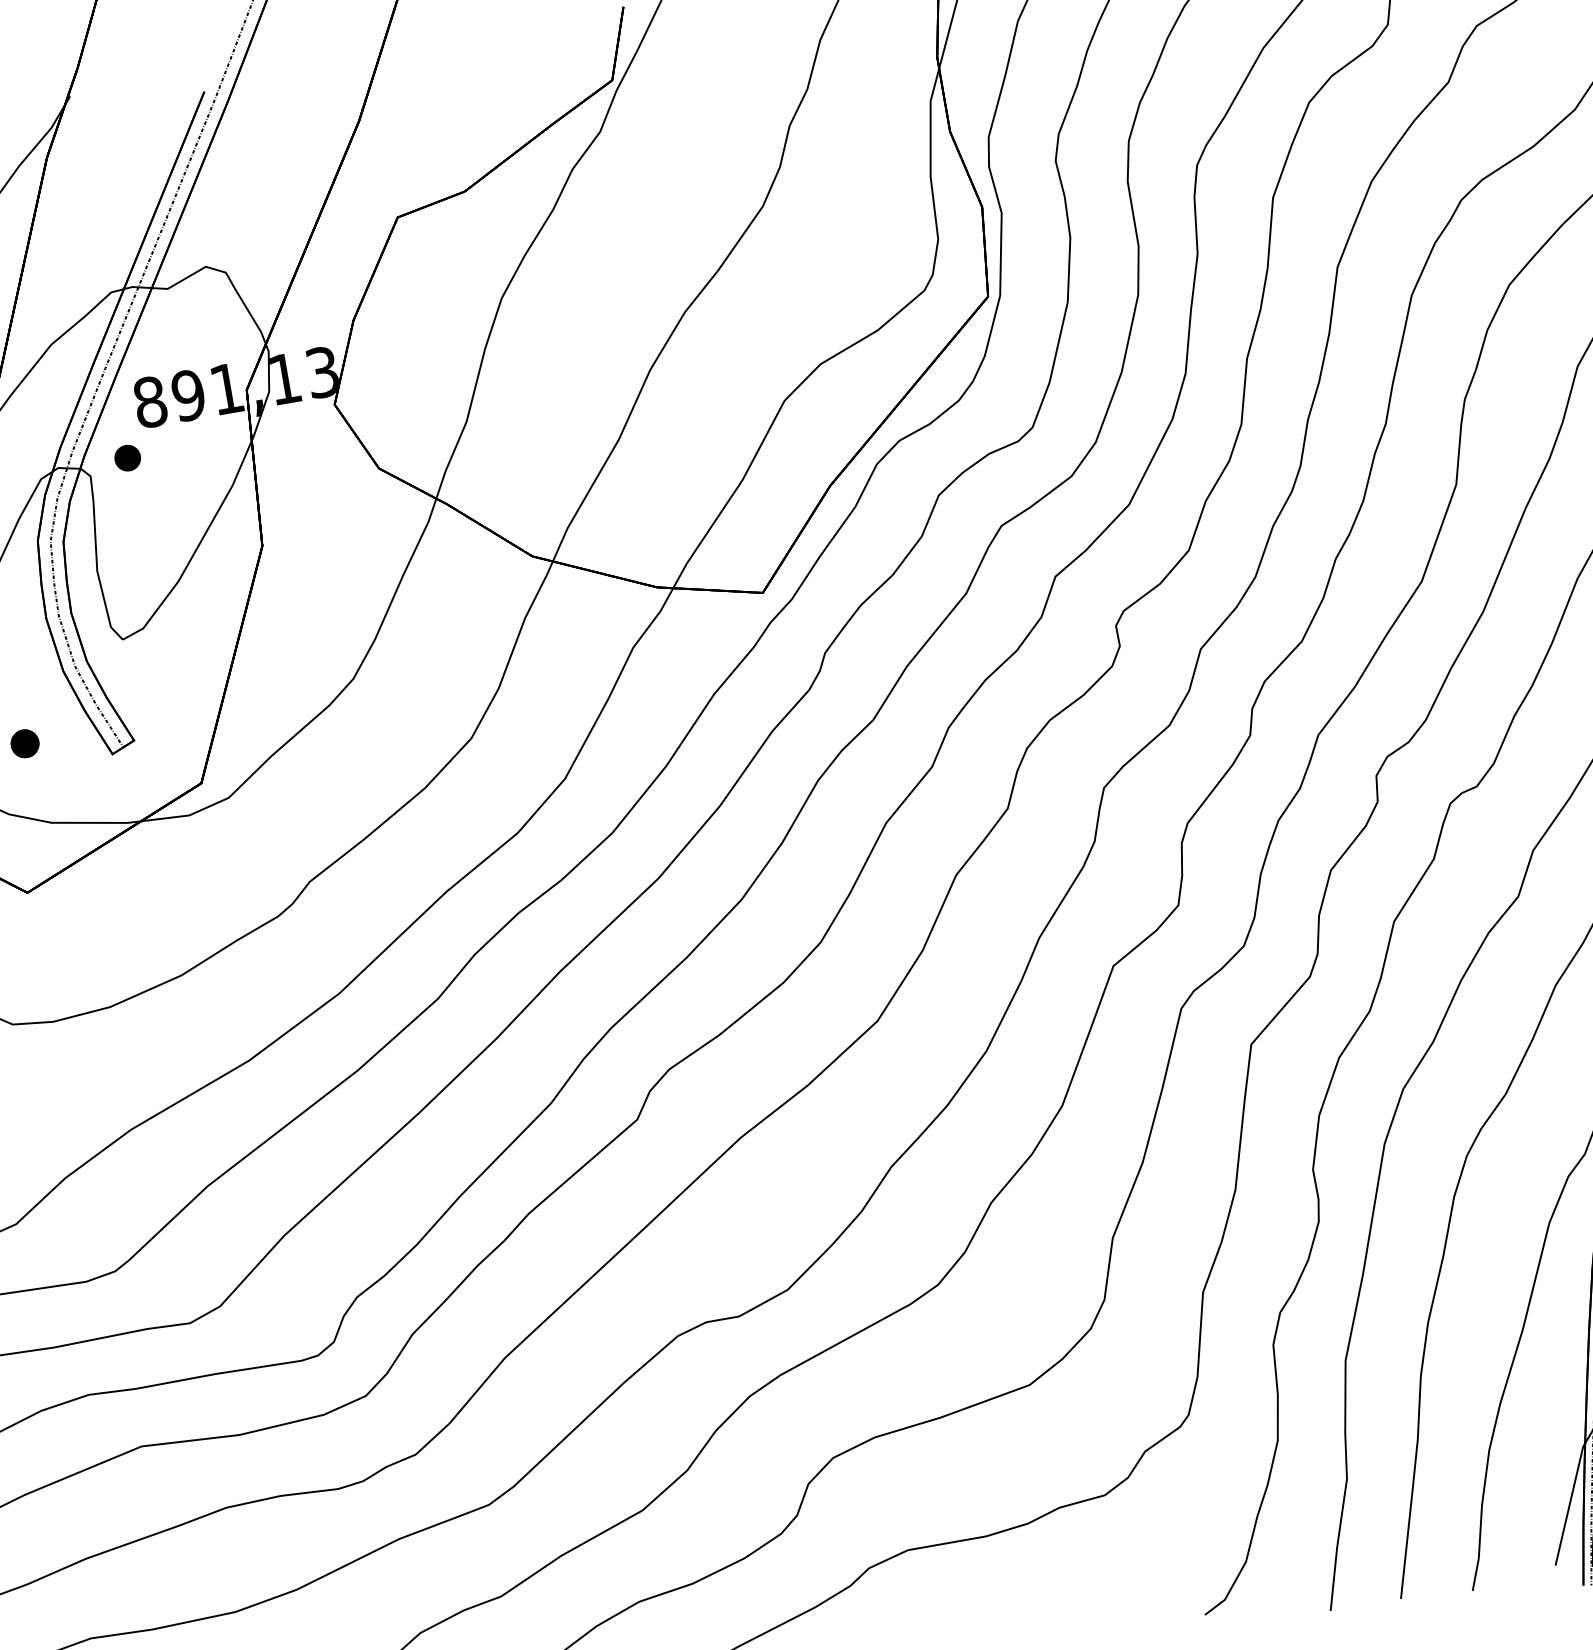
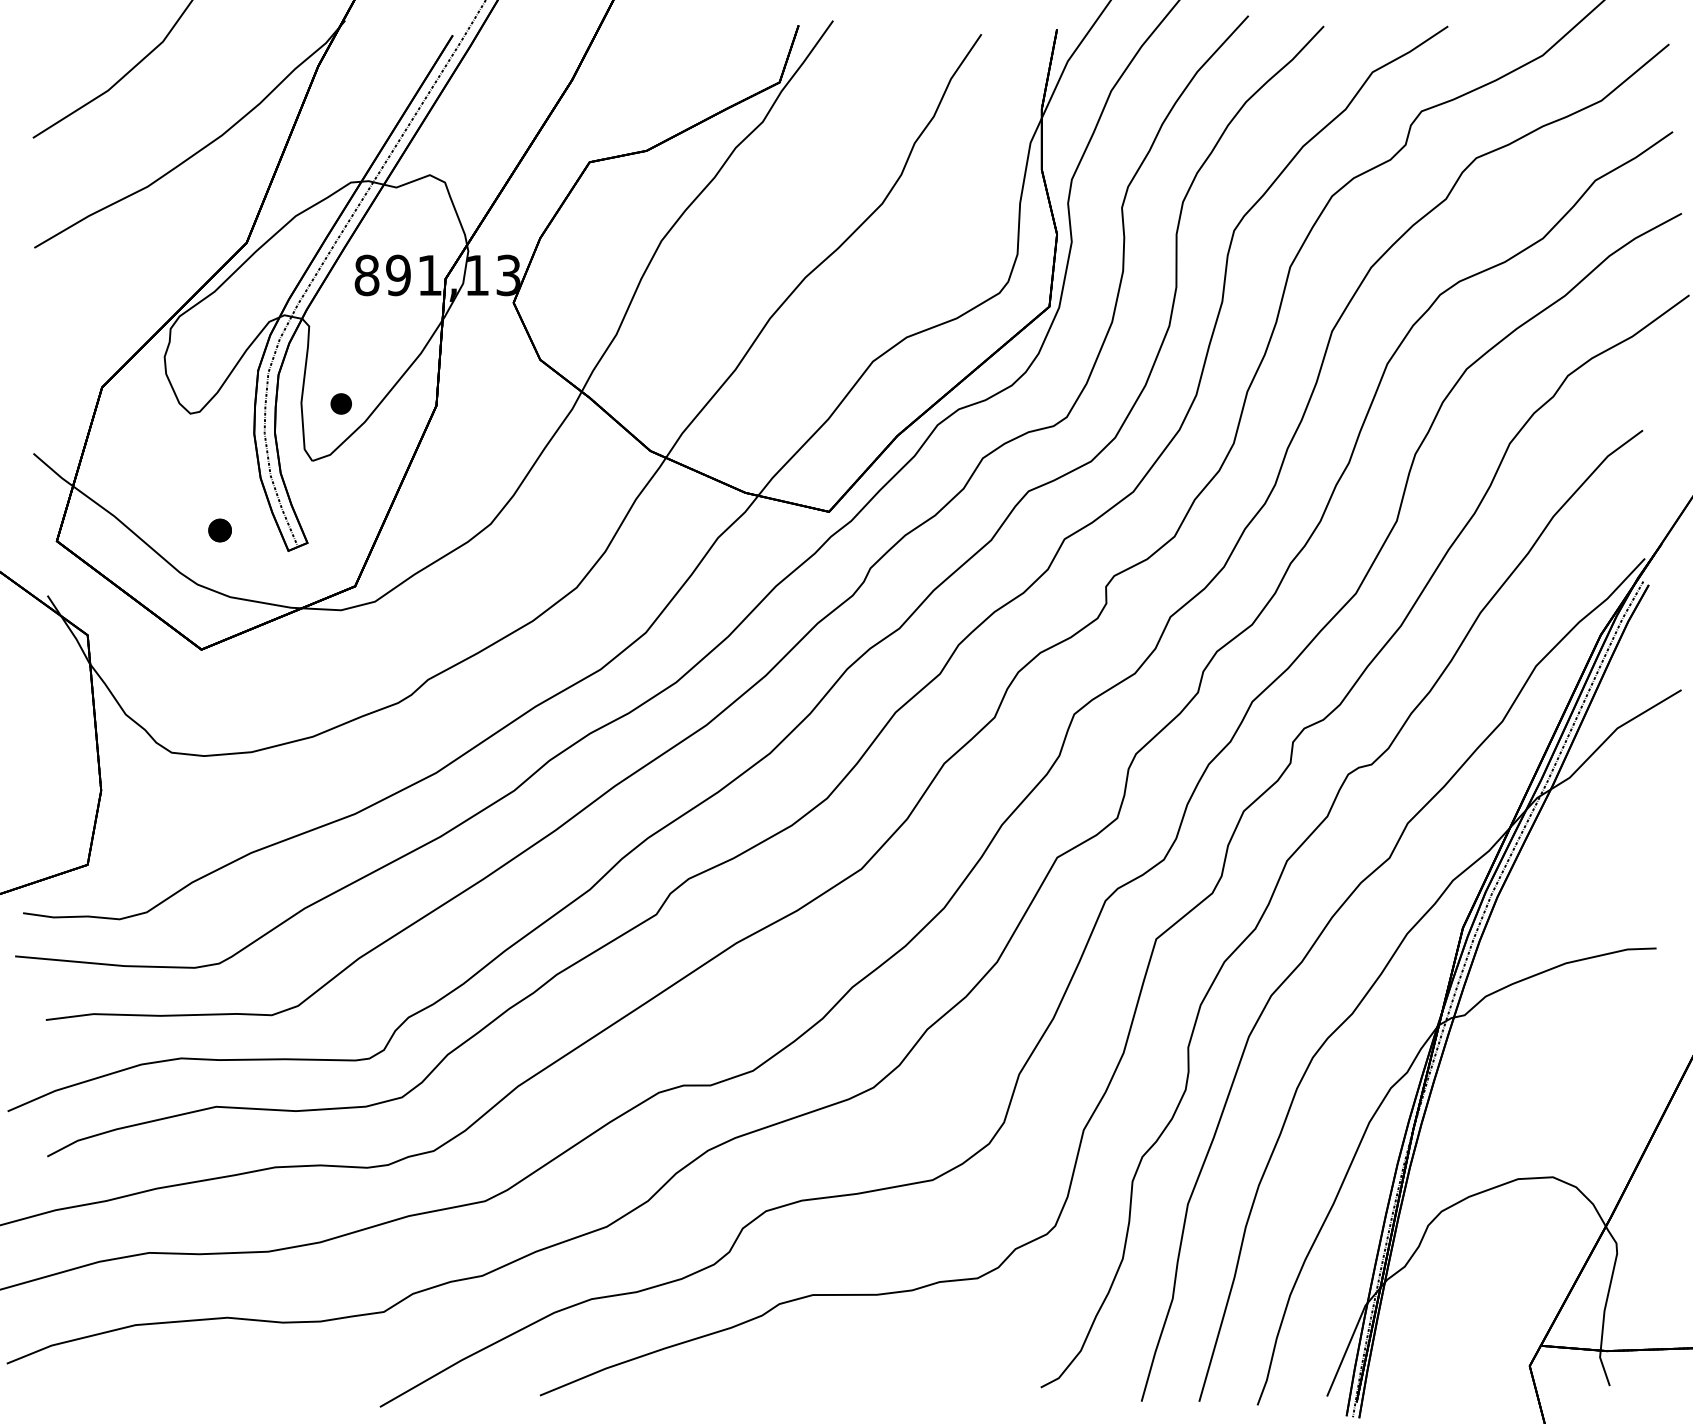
part: (126, 457) -> (340, 403), moved

